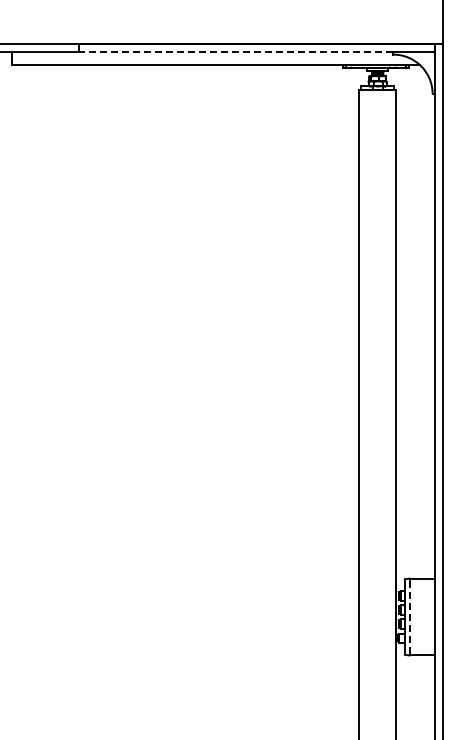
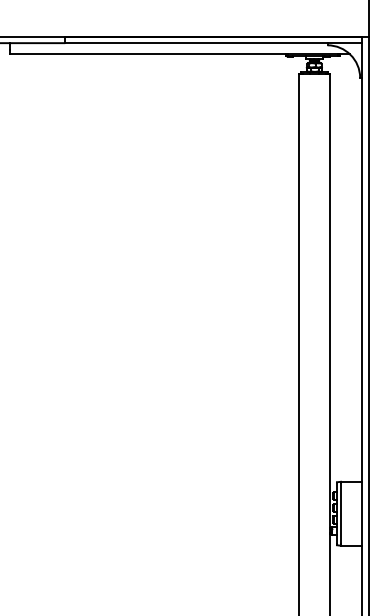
line: (235, 52) -> (195, 43), dashed -> solid
line: (409, 617) -> (340, 514), dashed -> solid

